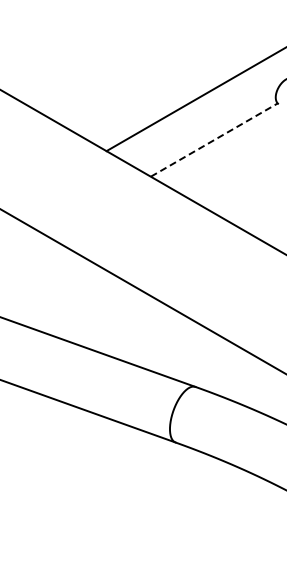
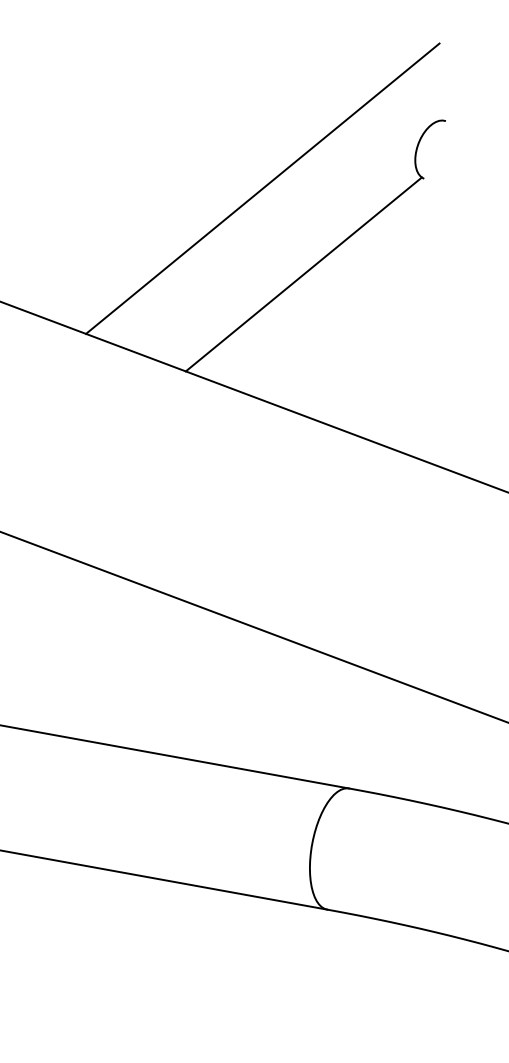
line: (214, 139) -> (304, 273), dashed -> solid

